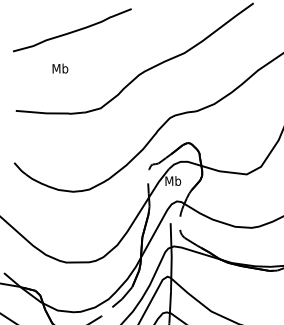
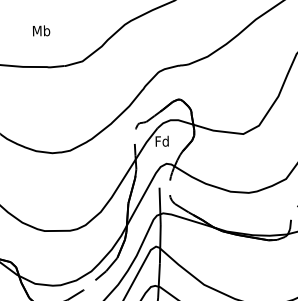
text: (60, 68) -> (41, 30), moved
text: (173, 180) -> (162, 140), Mb -> Fd

